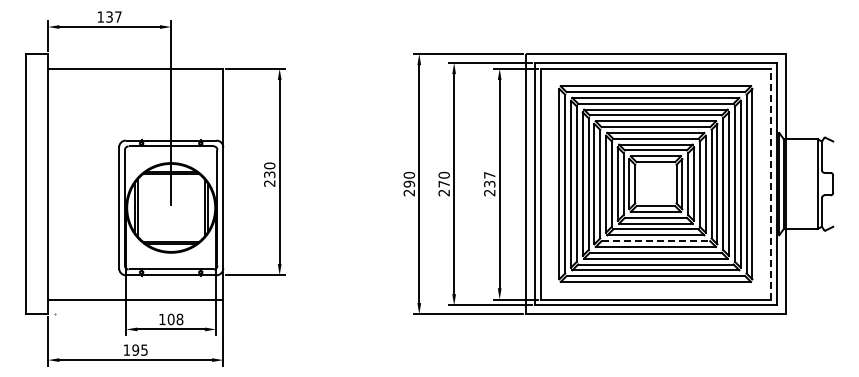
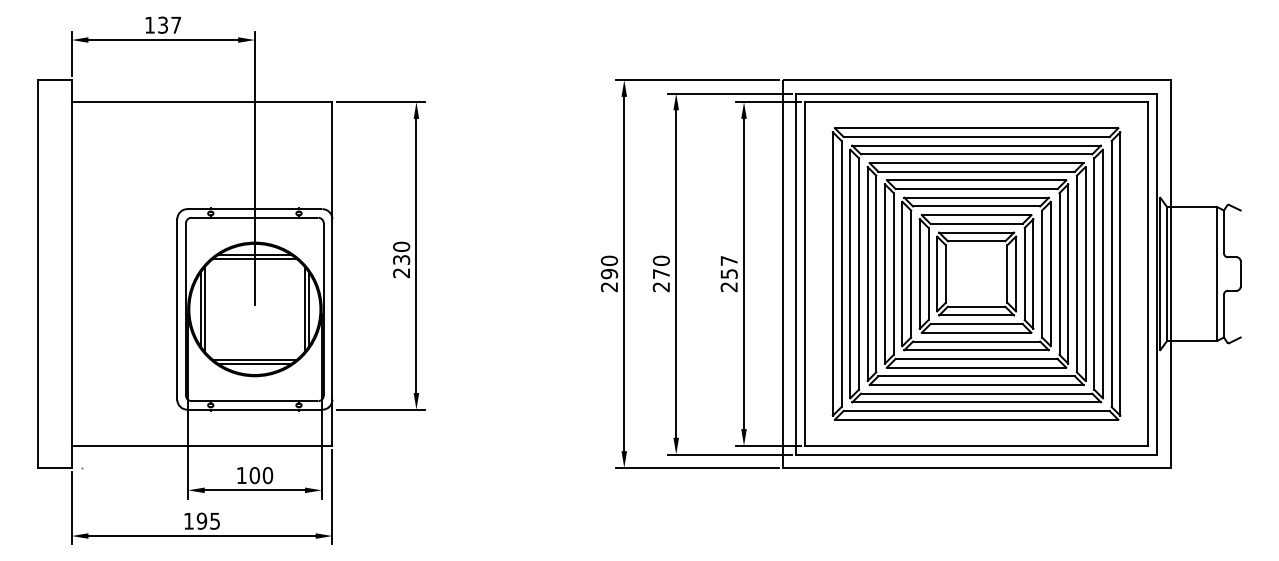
text: (489, 183) -> (728, 273), 237 -> 257
line: (771, 183) -> (1148, 273), dashed -> solid
line: (656, 241) -> (977, 359), dashed -> solid
text: (179, 319) -> (267, 475), 108 -> 100

